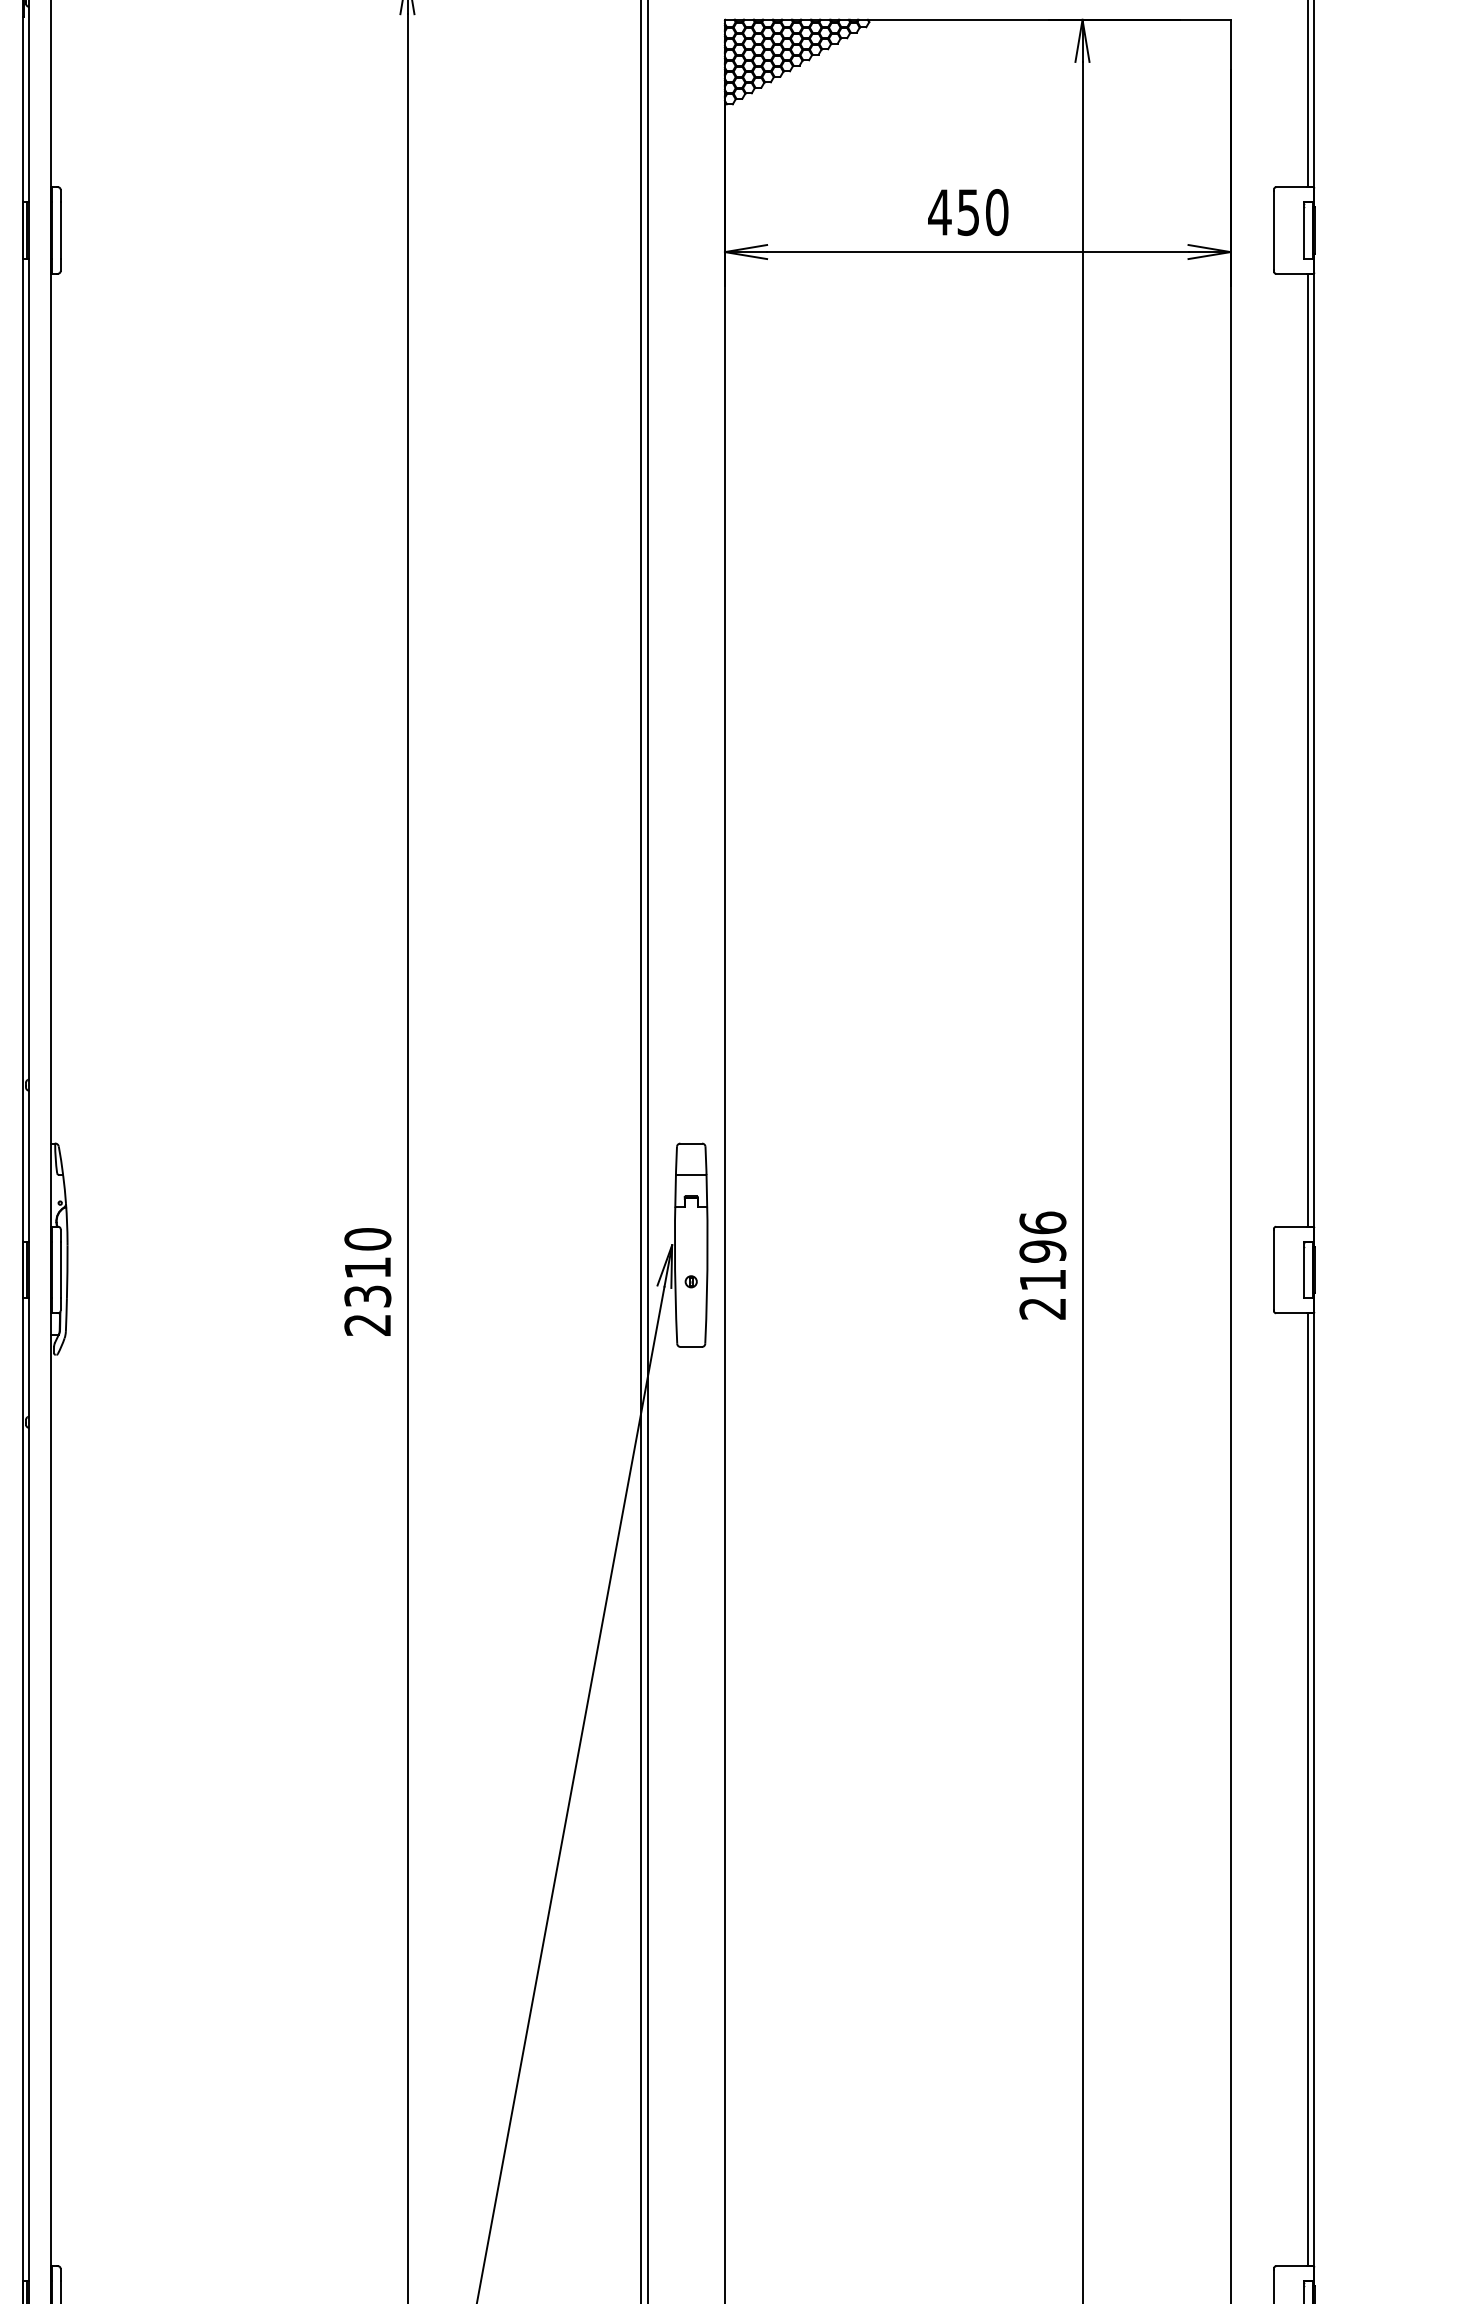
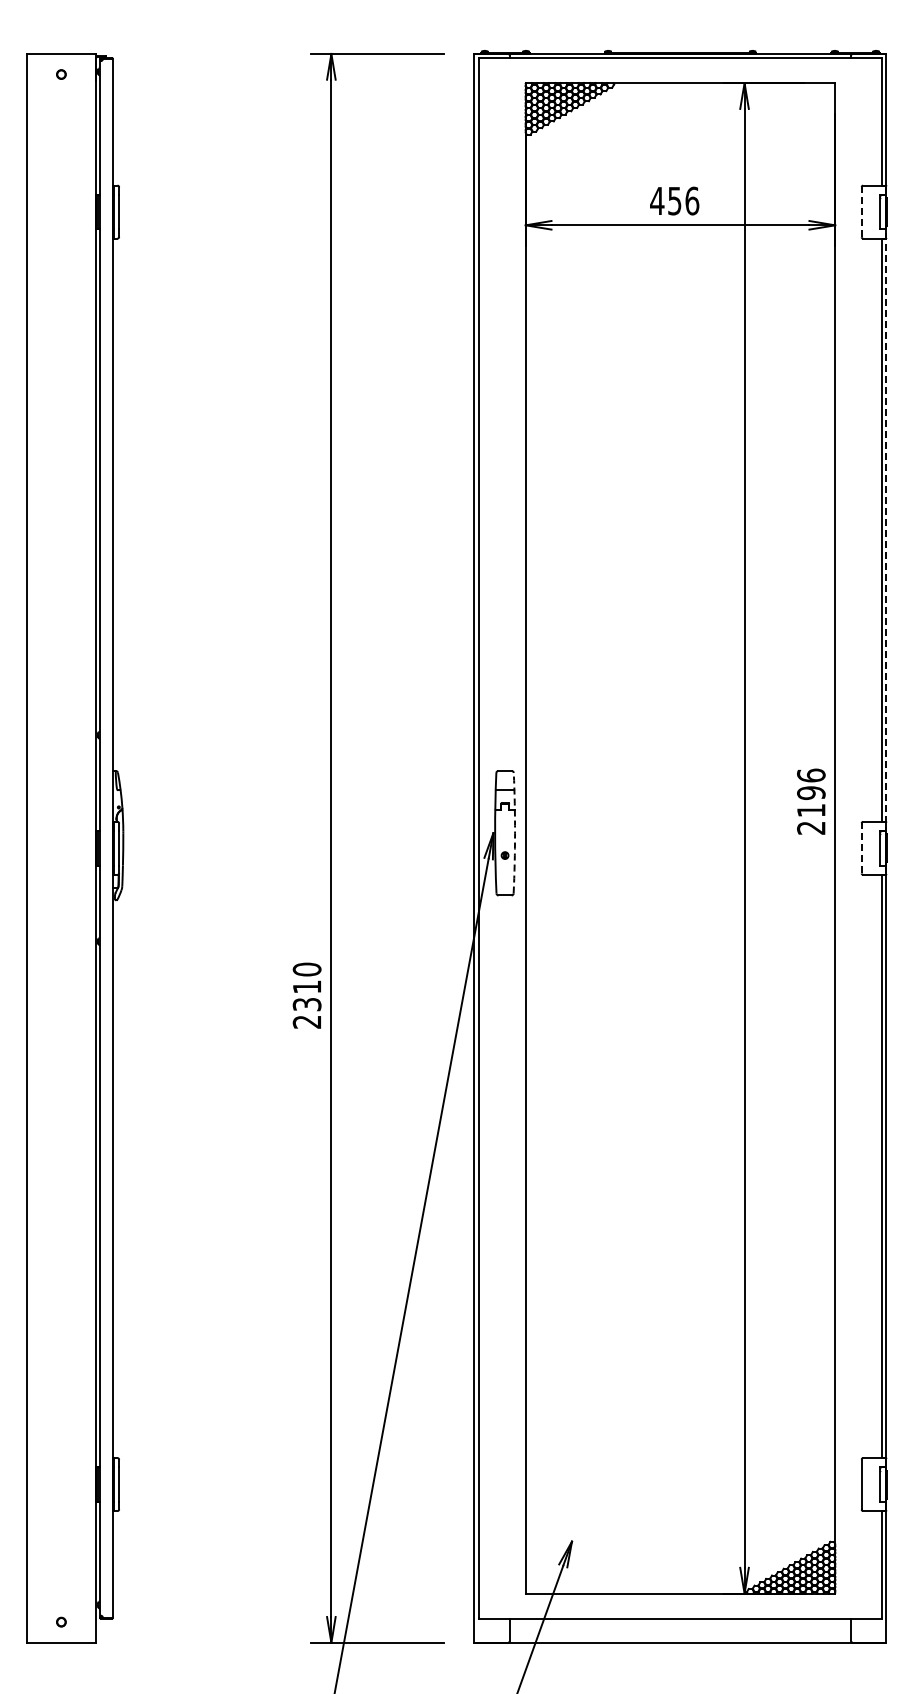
text: (997, 211) -> (692, 200), 450 -> 456
line: (1273, 229) -> (861, 211), solid -> dashed
line: (1314, 749) -> (886, 529), solid -> dashed
arc: (708, 1245) -> (515, 833), solid -> dashed
text: (1043, 1265) -> (811, 801), moved
line: (1273, 1268) -> (861, 847), solid -> dashed
text: (366, 1281) -> (306, 995), moved

